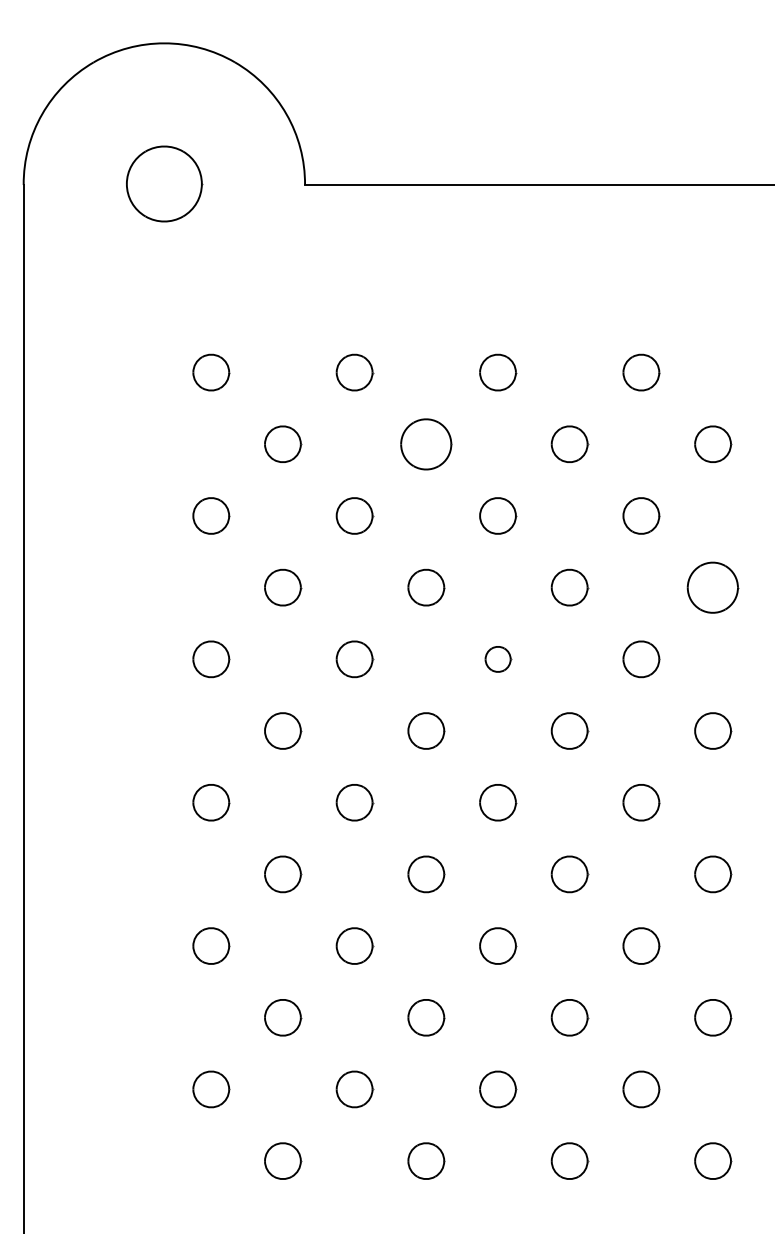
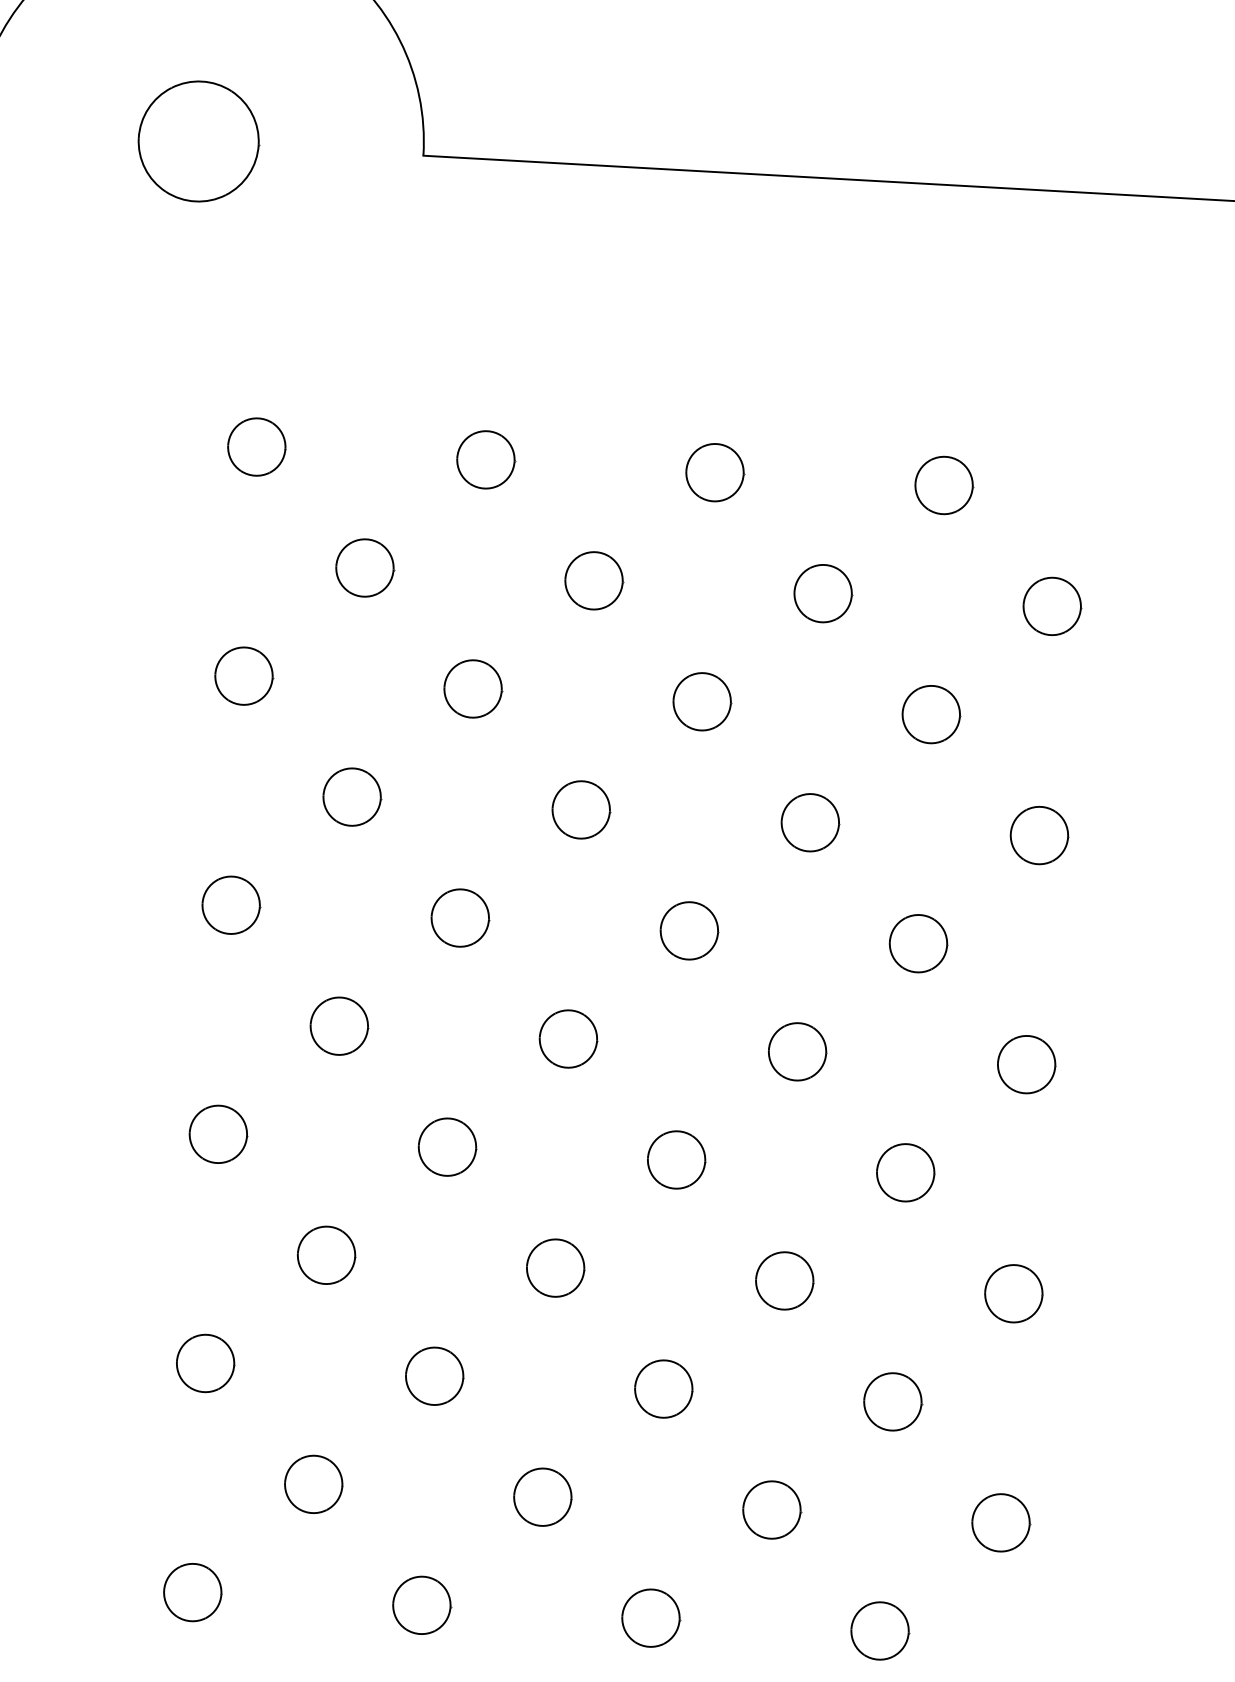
part: (426, 443) -> (594, 579), size x0.71
part: (713, 587) -> (1040, 835), size x0.71
part: (498, 659) -> (690, 931), size x1.43

